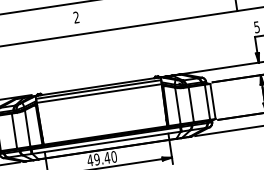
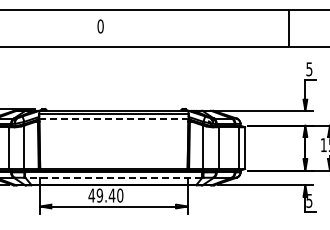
text: (76, 17) -> (100, 26), 2 -> 0
line: (98, 93) -> (113, 119), solid -> dashed
line: (106, 142) -> (113, 177), solid -> dashed

